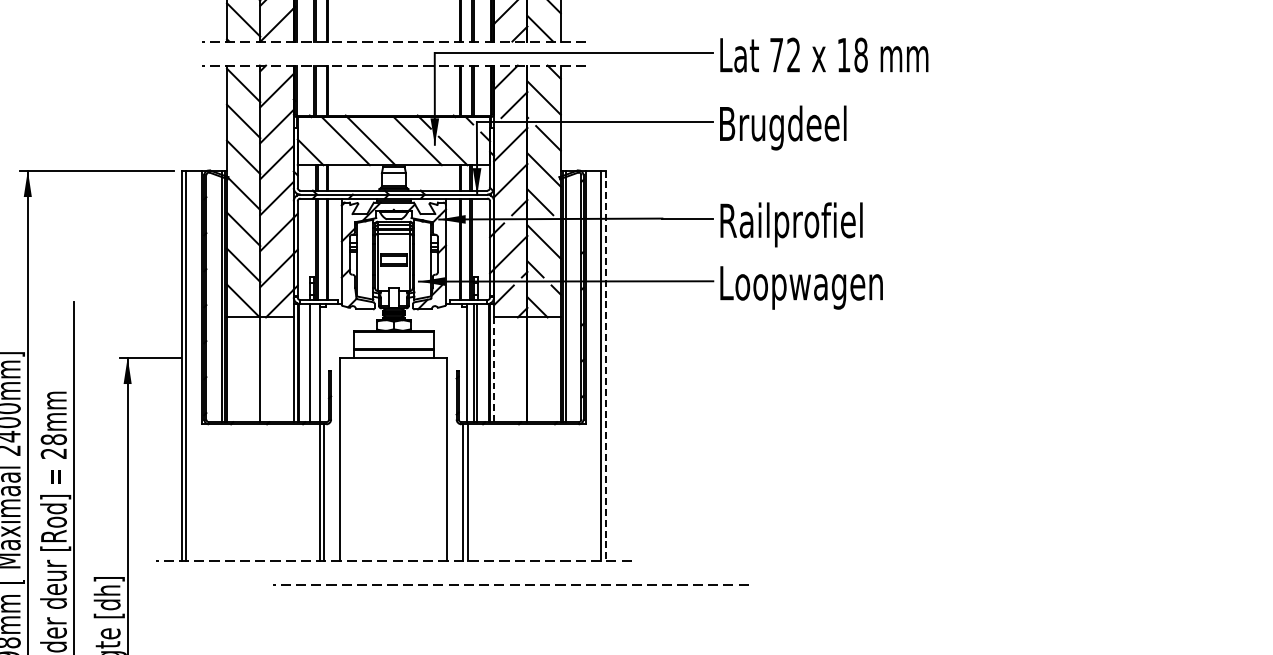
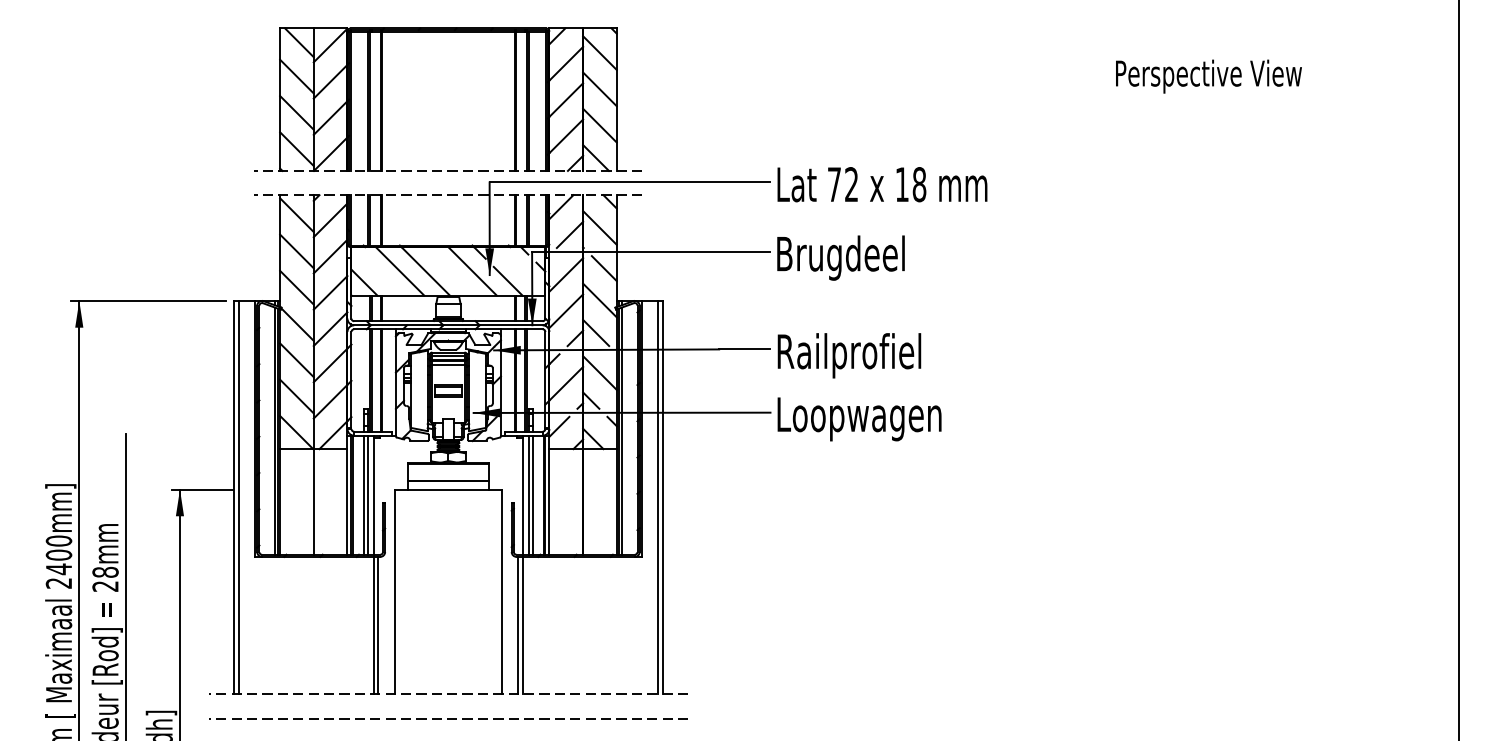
line: (313, 362) -> (367, 494), added
line: (606, 365) -> (662, 497), dashed -> solid
line: (494, 369) -> (549, 501), dashed -> solid
line: (510, 584) -> (448, 718), moved

